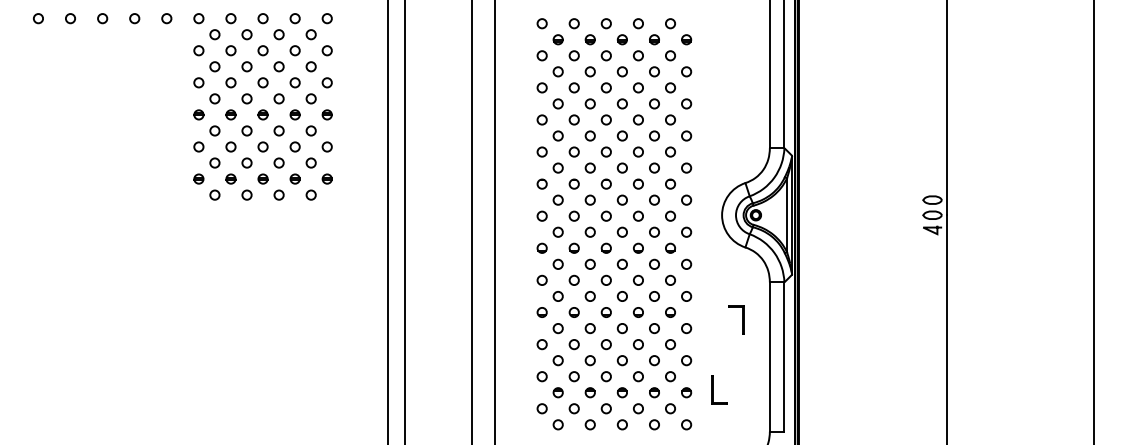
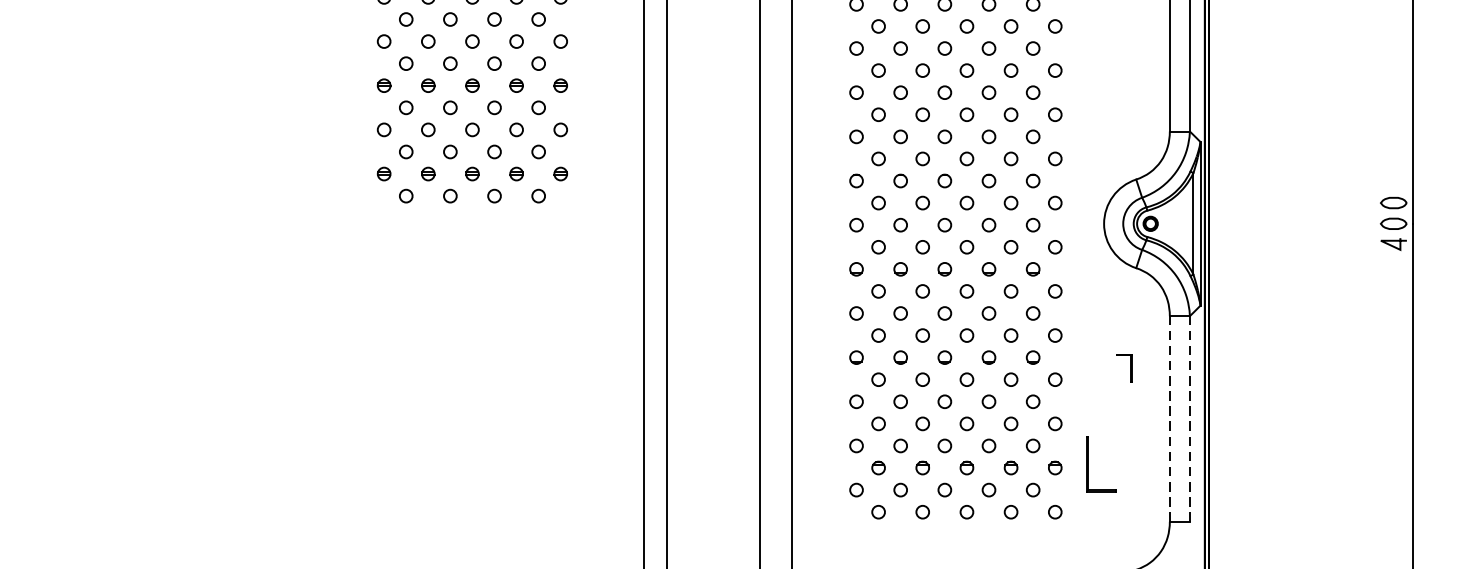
part: (736, 319) -> (1123, 367), size x0.7
line: (769, 357) -> (1169, 419), solid -> dashed
line: (784, 357) -> (1189, 419), solid -> dashed
part: (719, 389) -> (1100, 463), size x1.4

